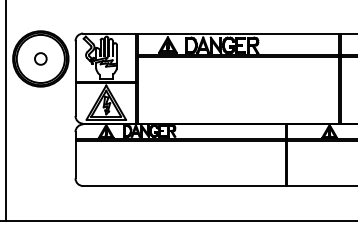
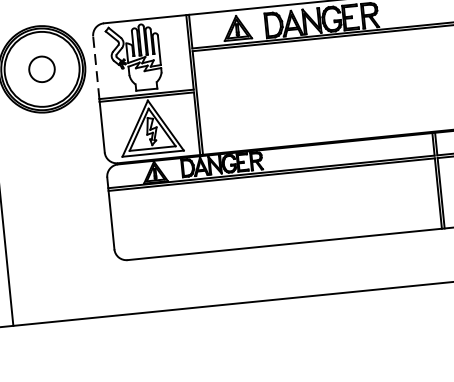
circle: (40, 58) -> (41, 68), size x1.4
line: (75, 60) -> (96, 66), solid -> dashed

